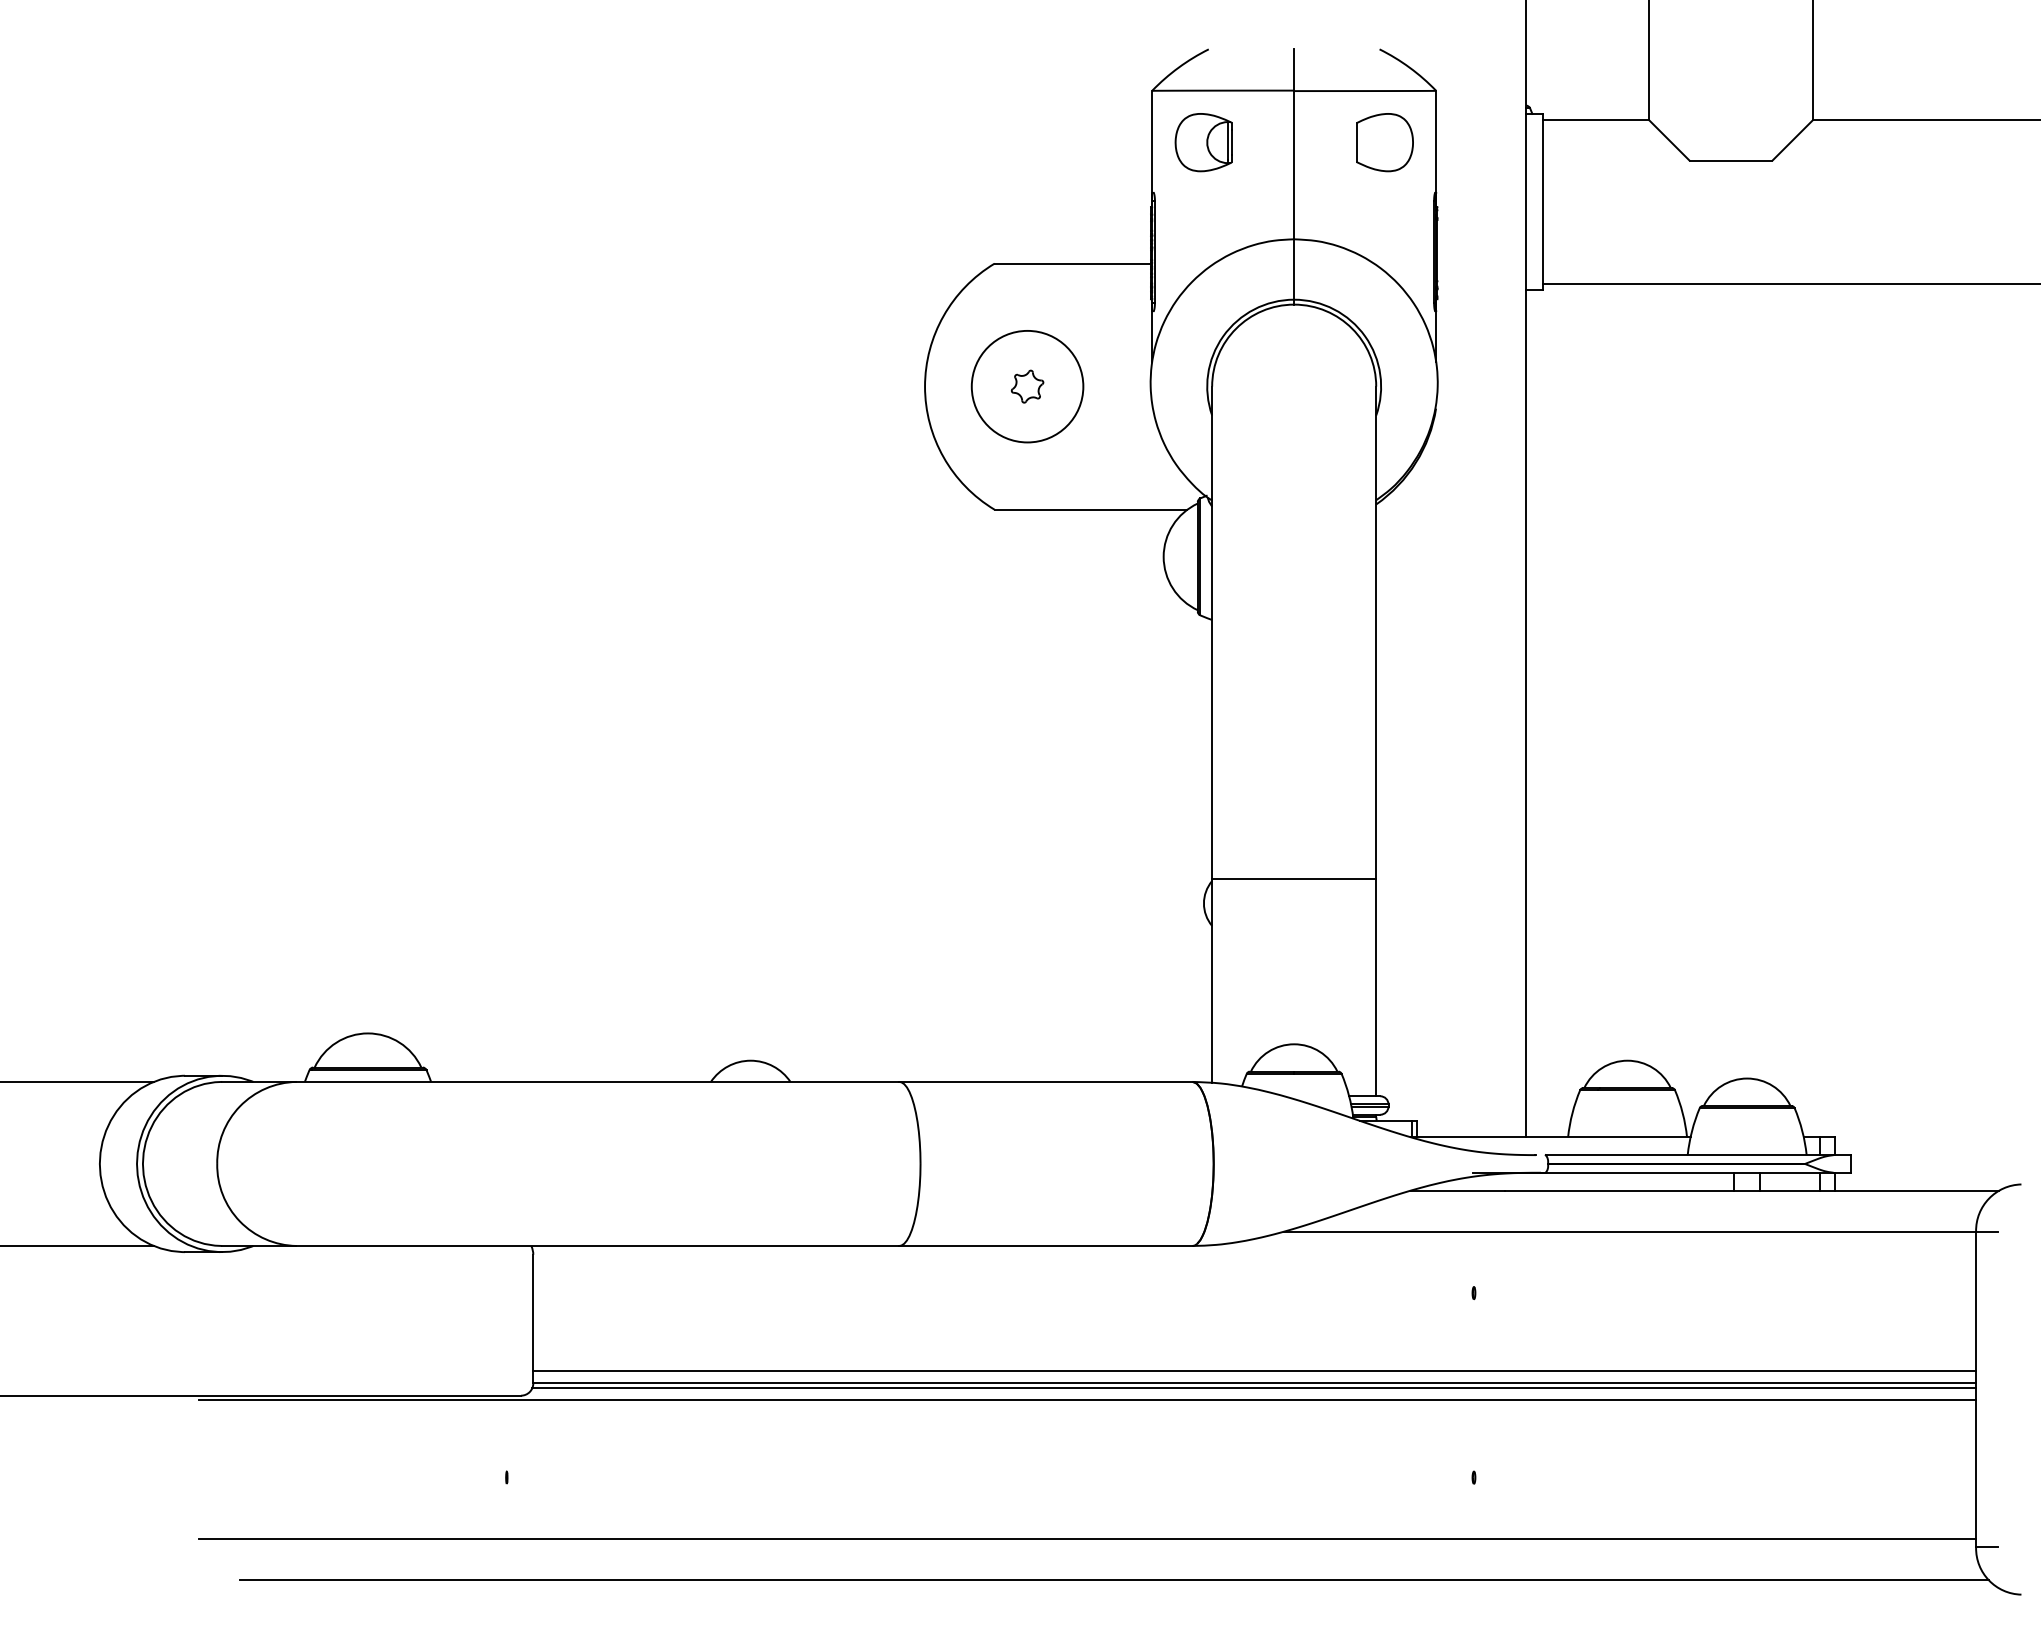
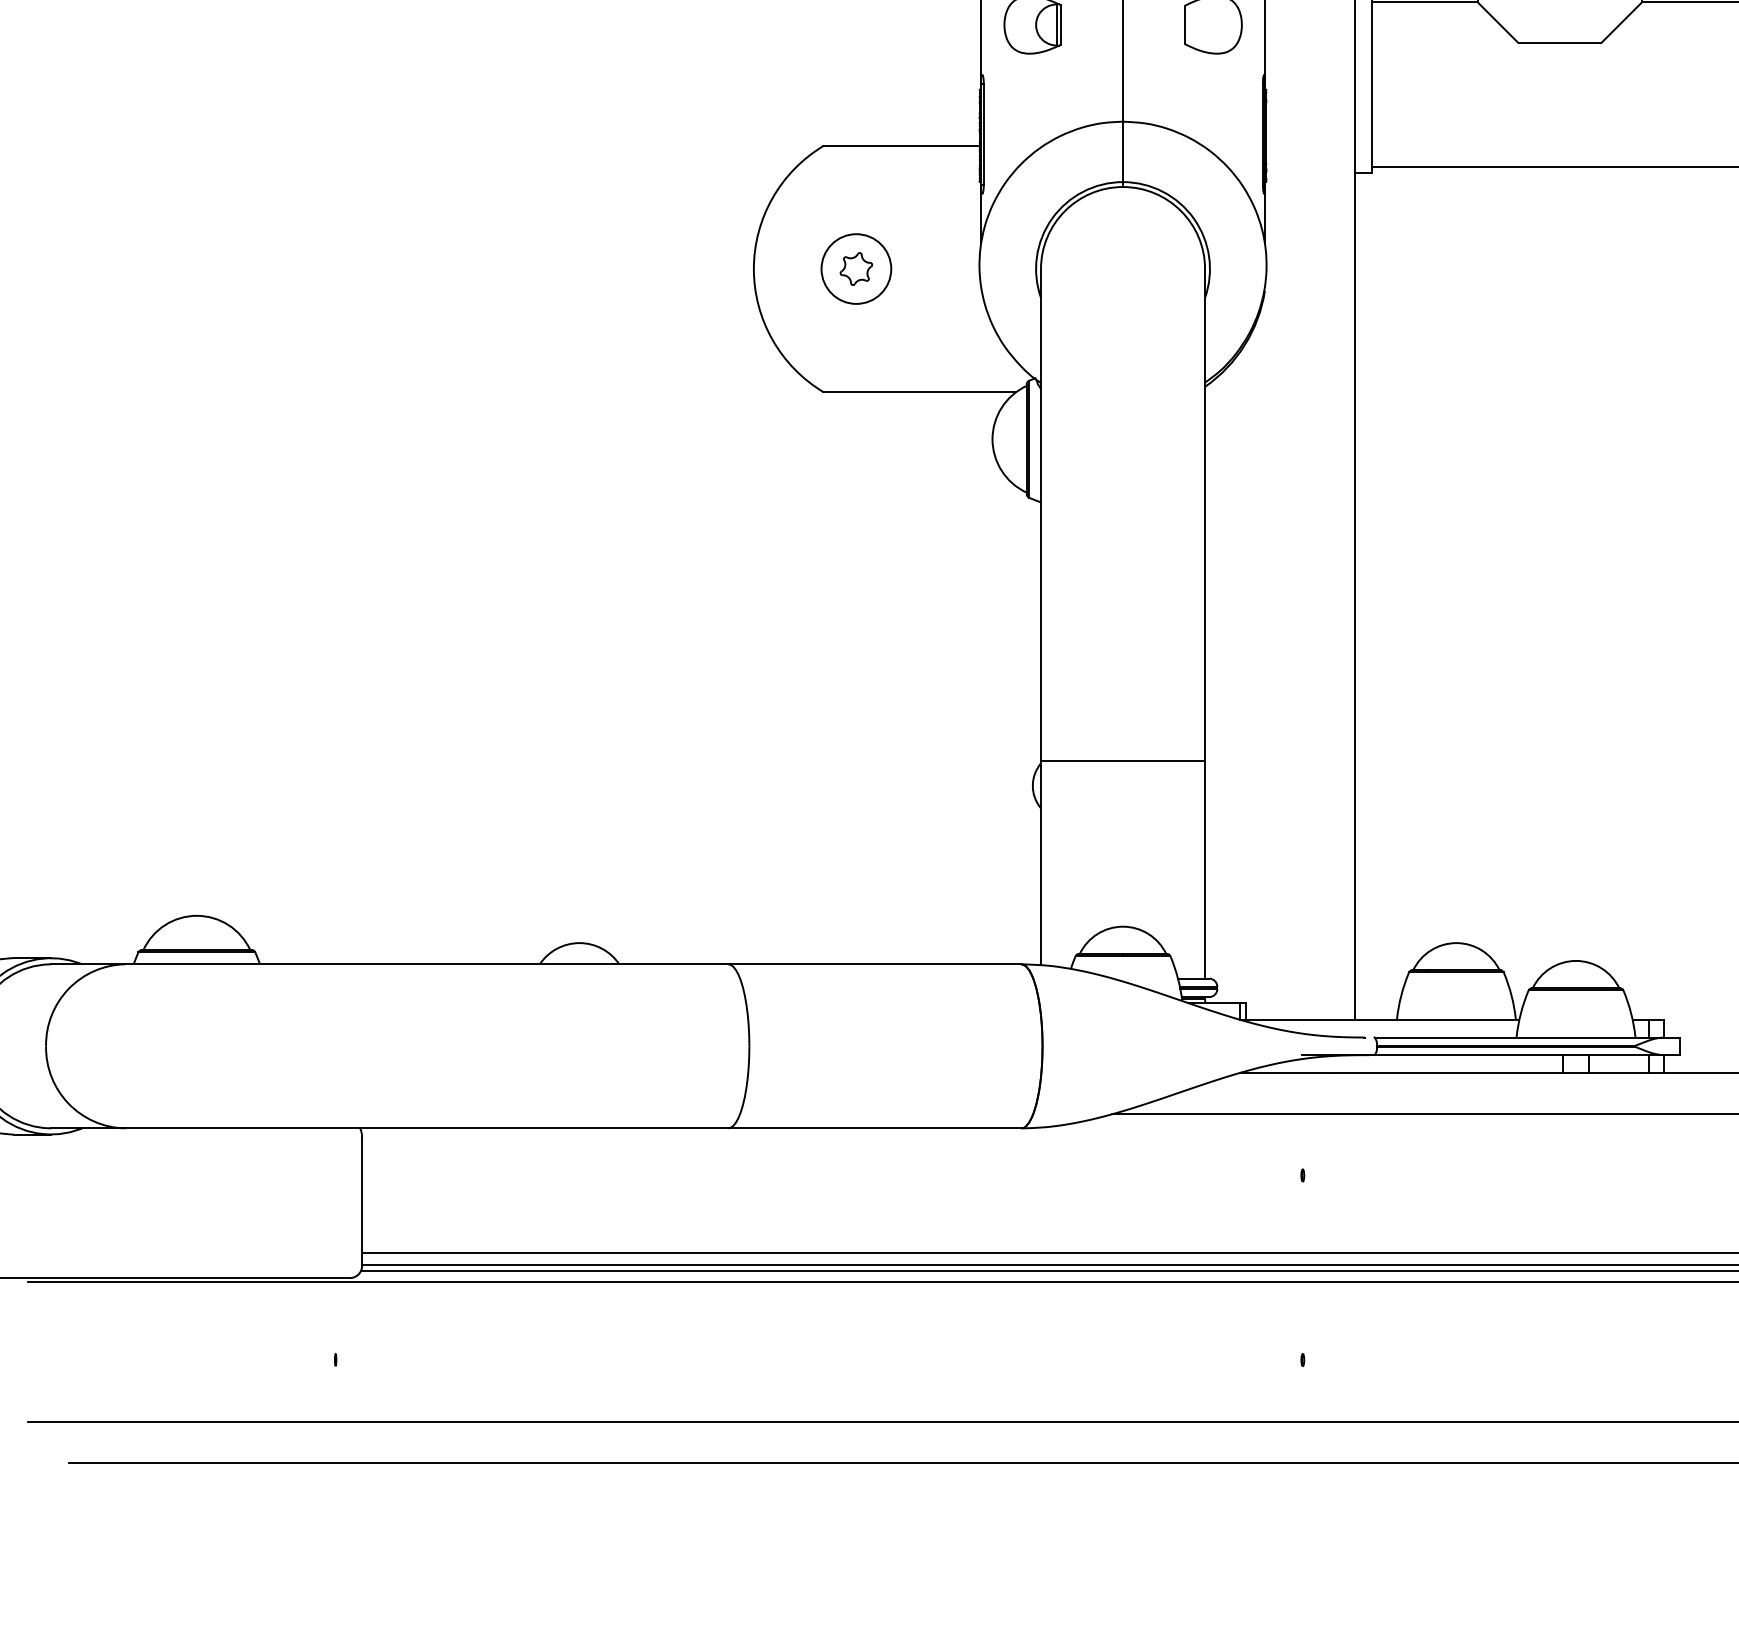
circle: (1027, 386) -> (856, 268), size x0.62

